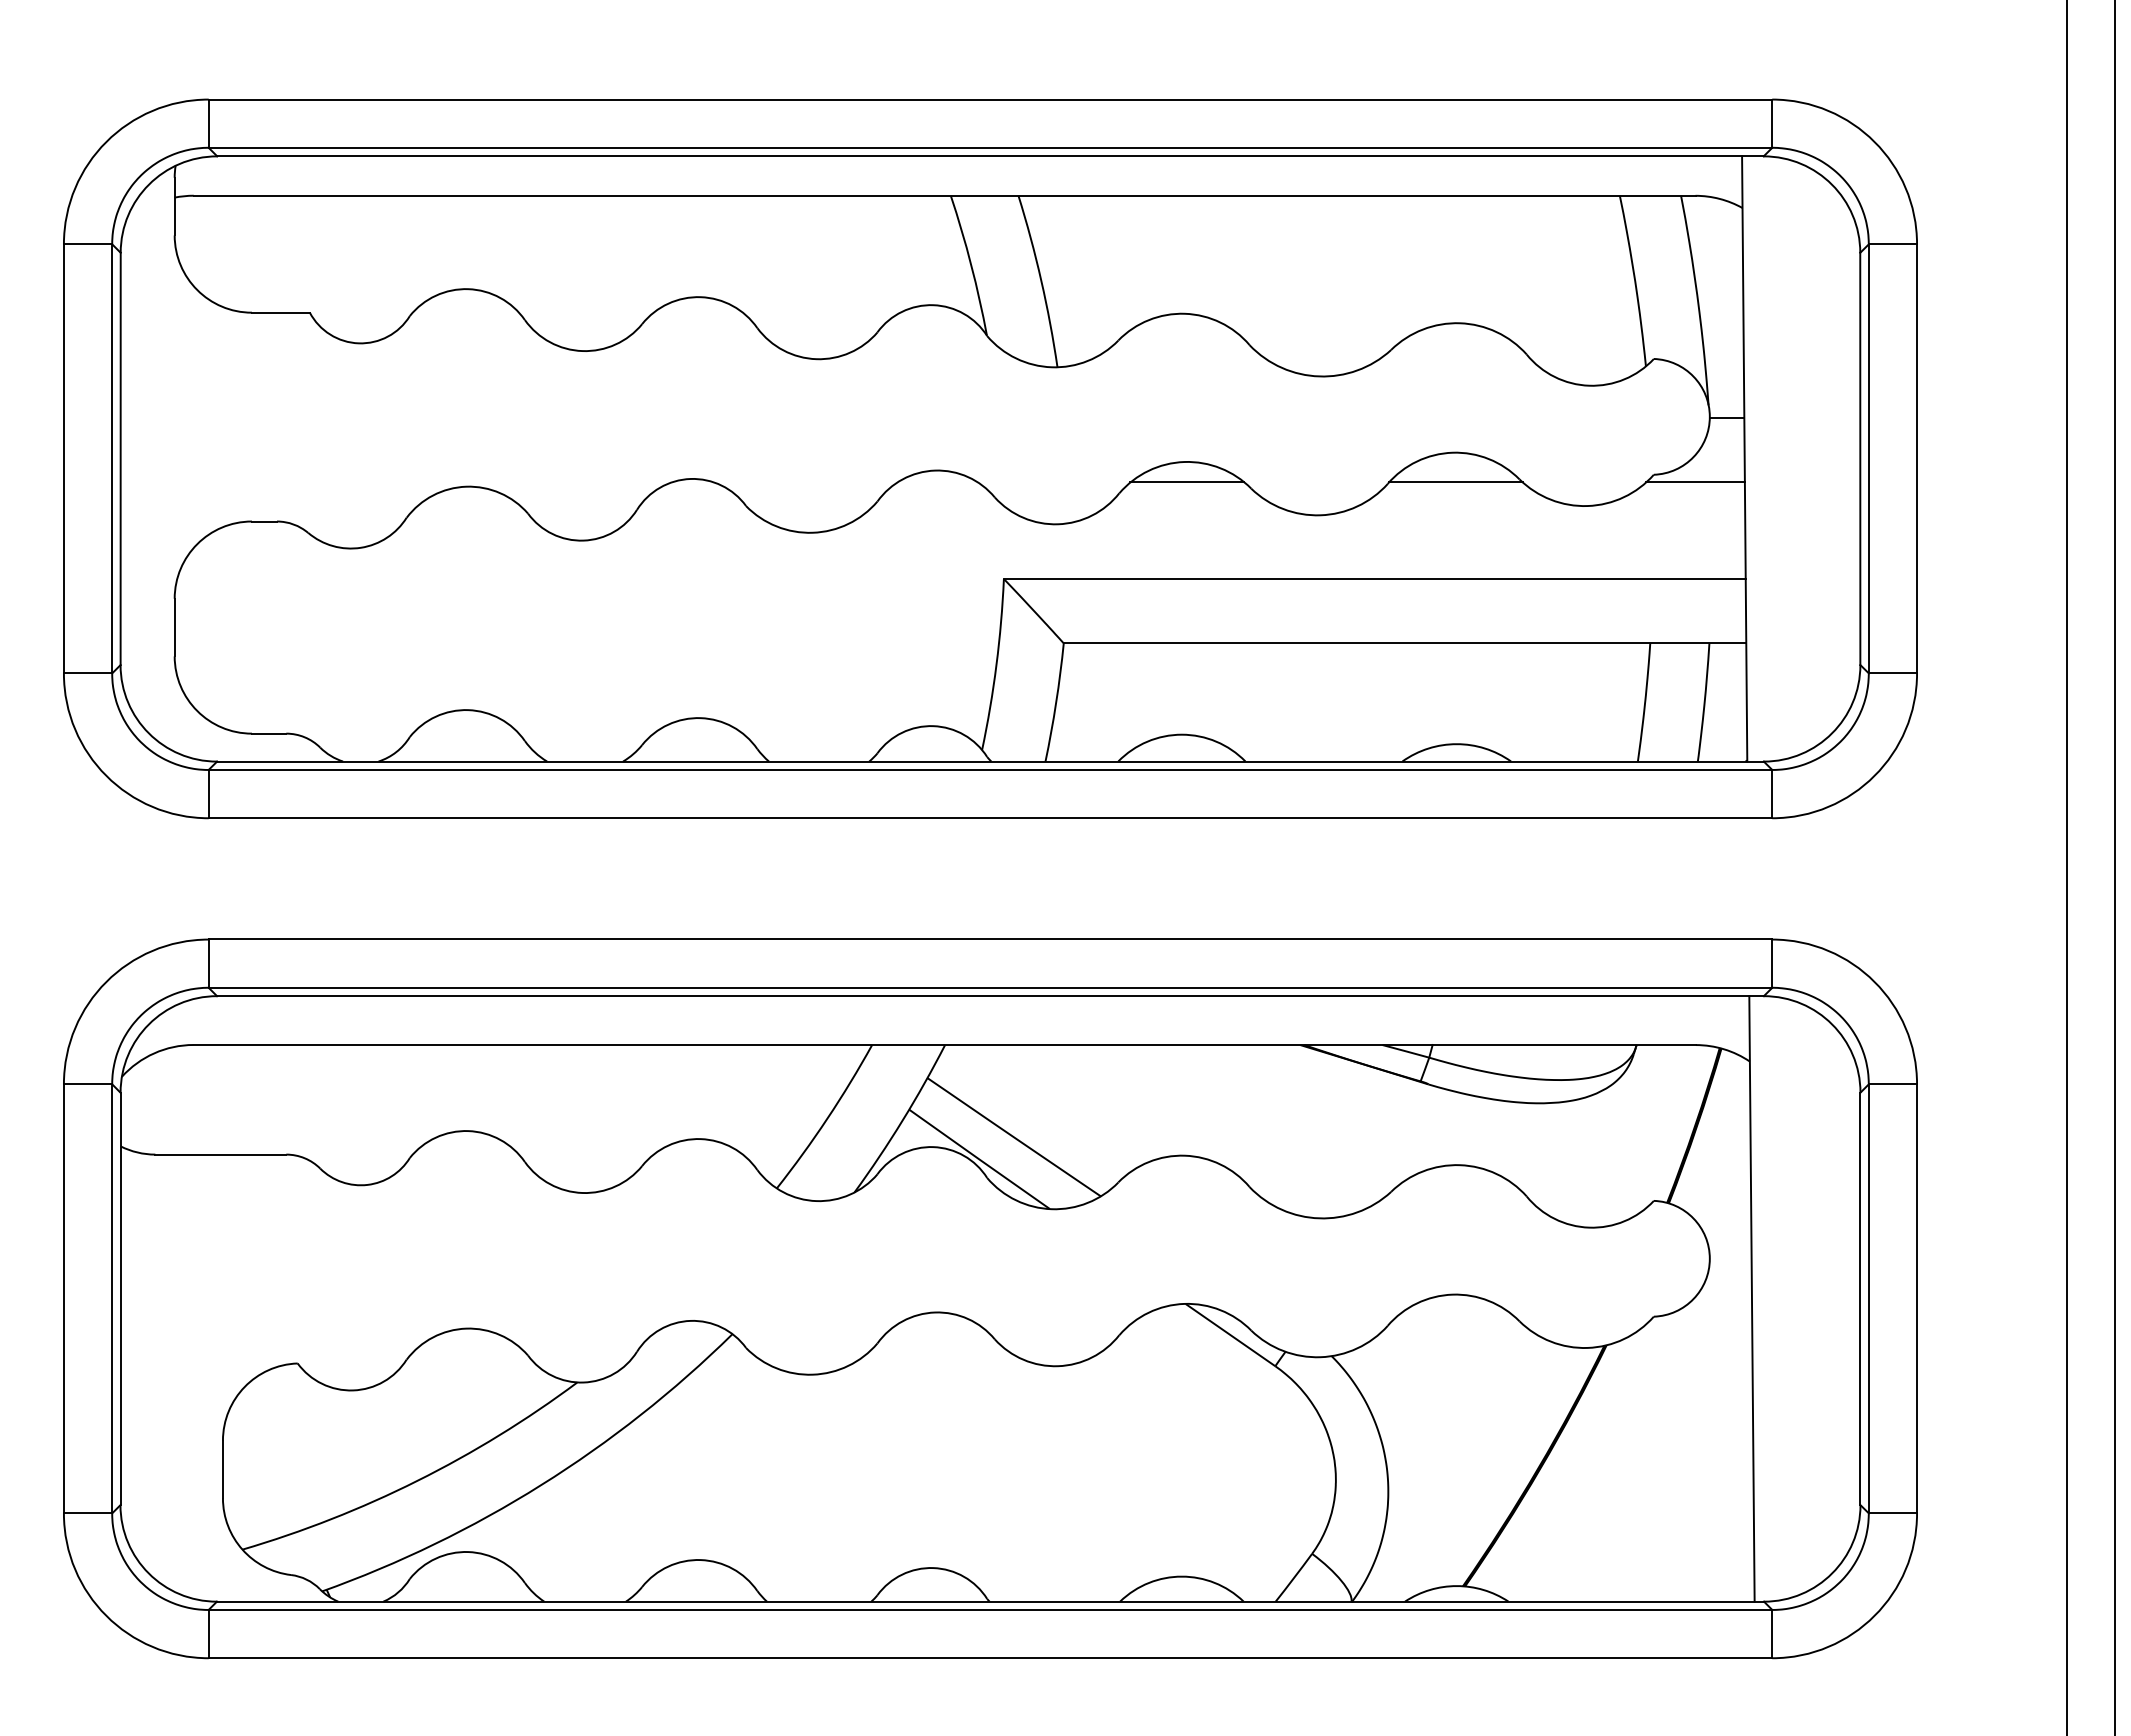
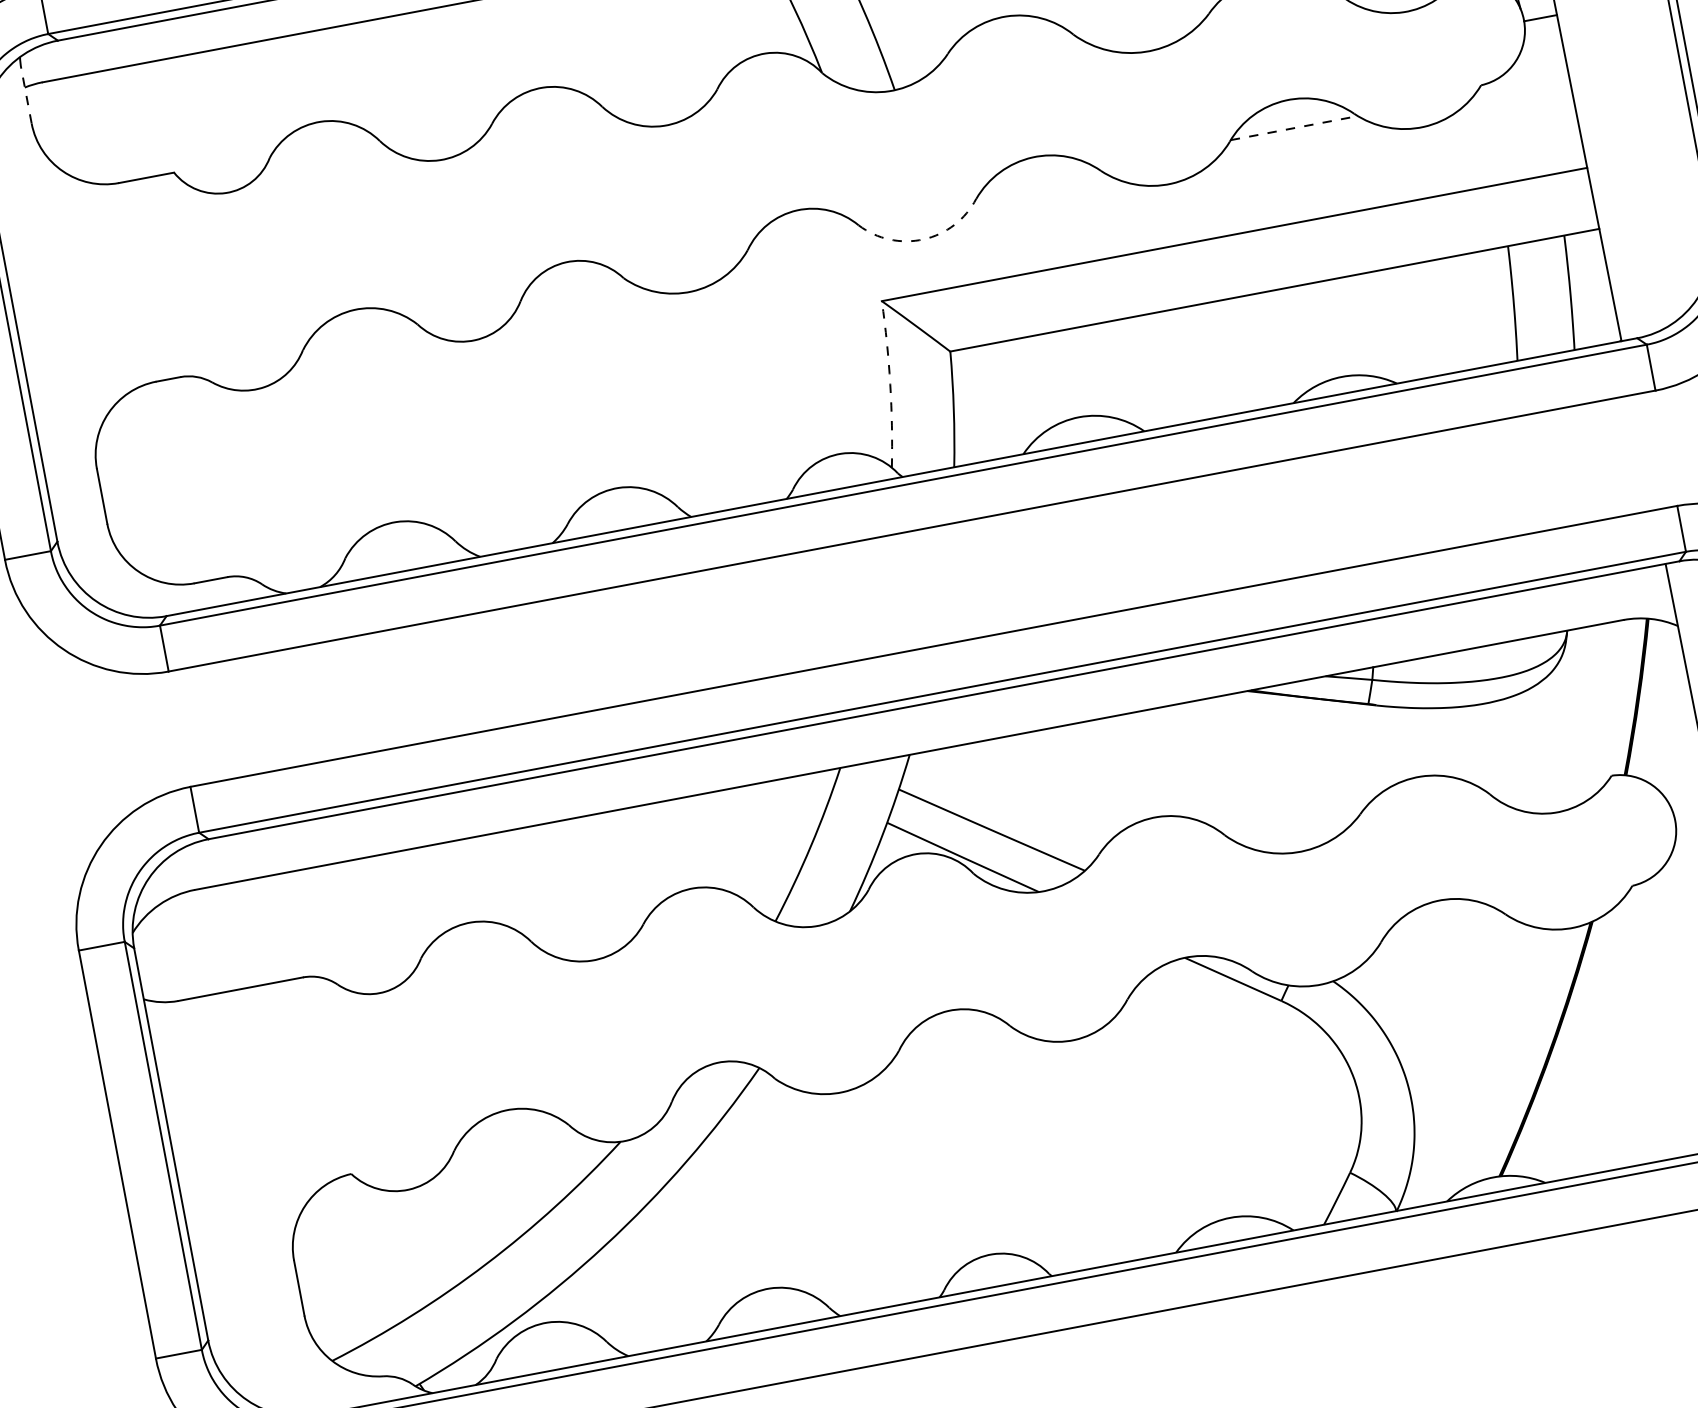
line: (174, 206) -> (26, 95), solid -> dashed
line: (1187, 482) -> (1039, 176), removed
line: (1455, 482) -> (1293, 128), solid -> dashed
line: (1695, 482) -> (1522, 85), removed
arc: (1058, 524) -> (923, 239), solid -> dashed
arc: (996, 664) -> (890, 383), solid -> dashed

